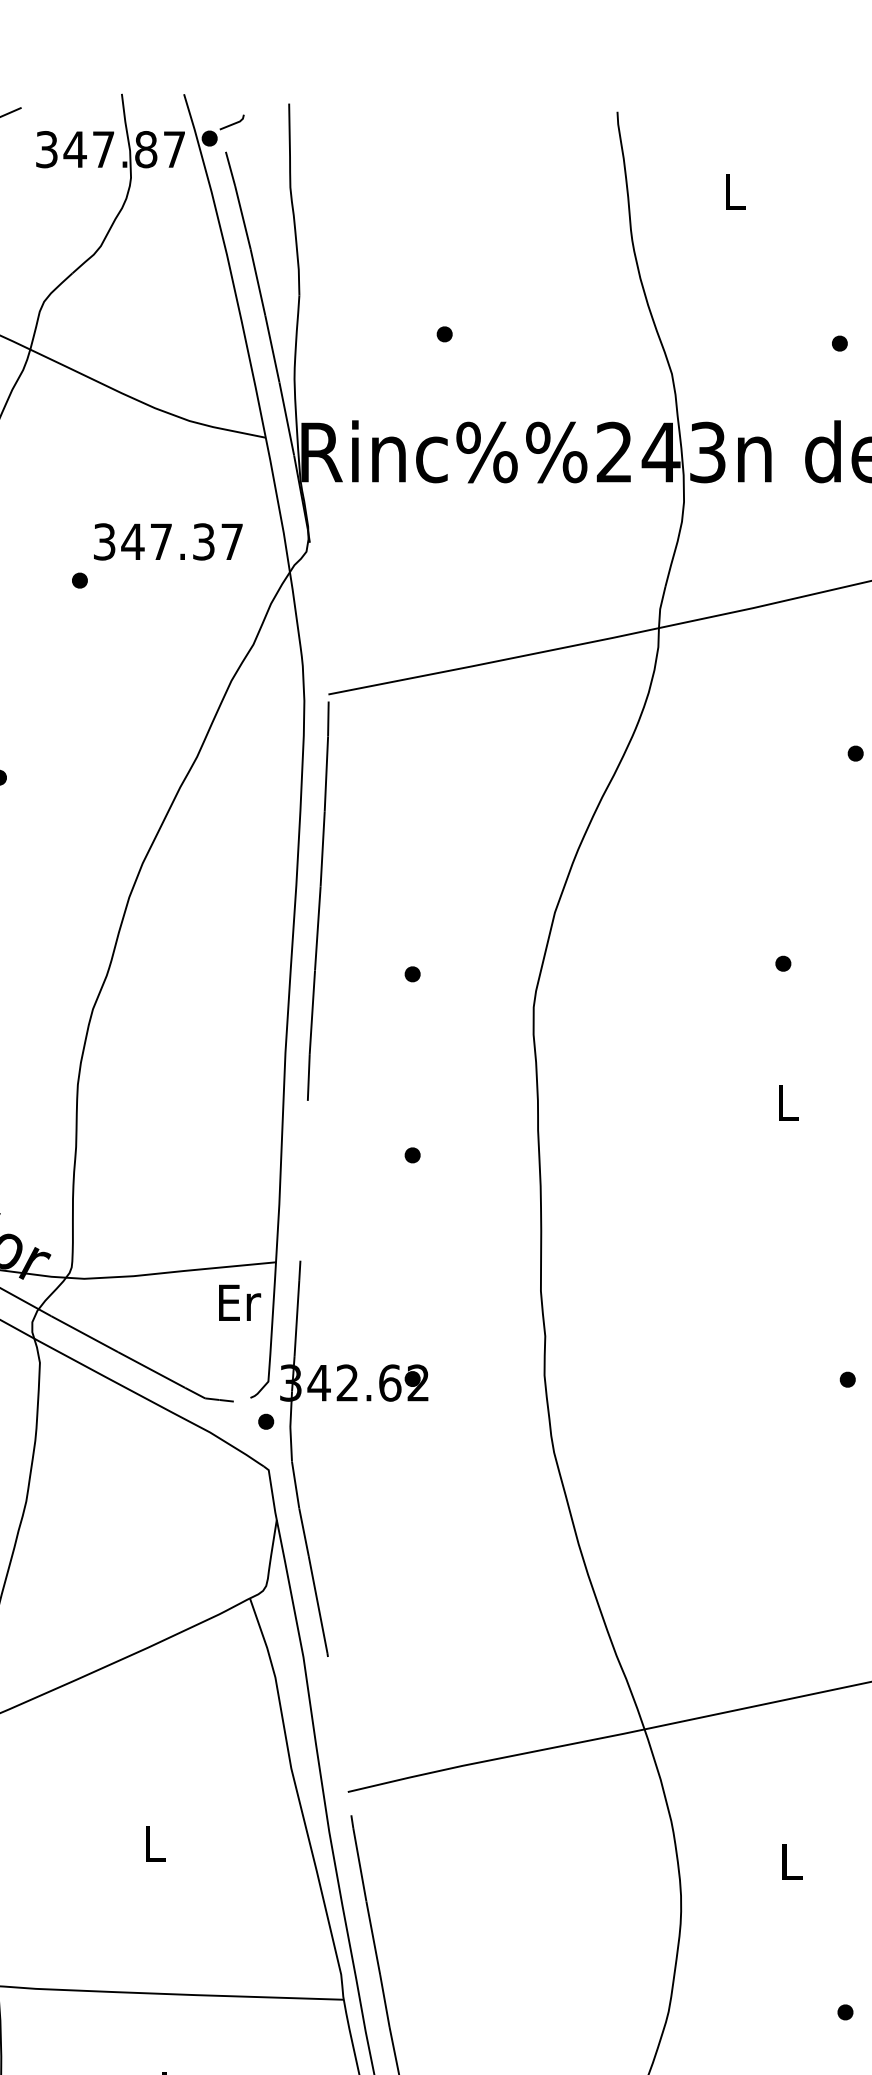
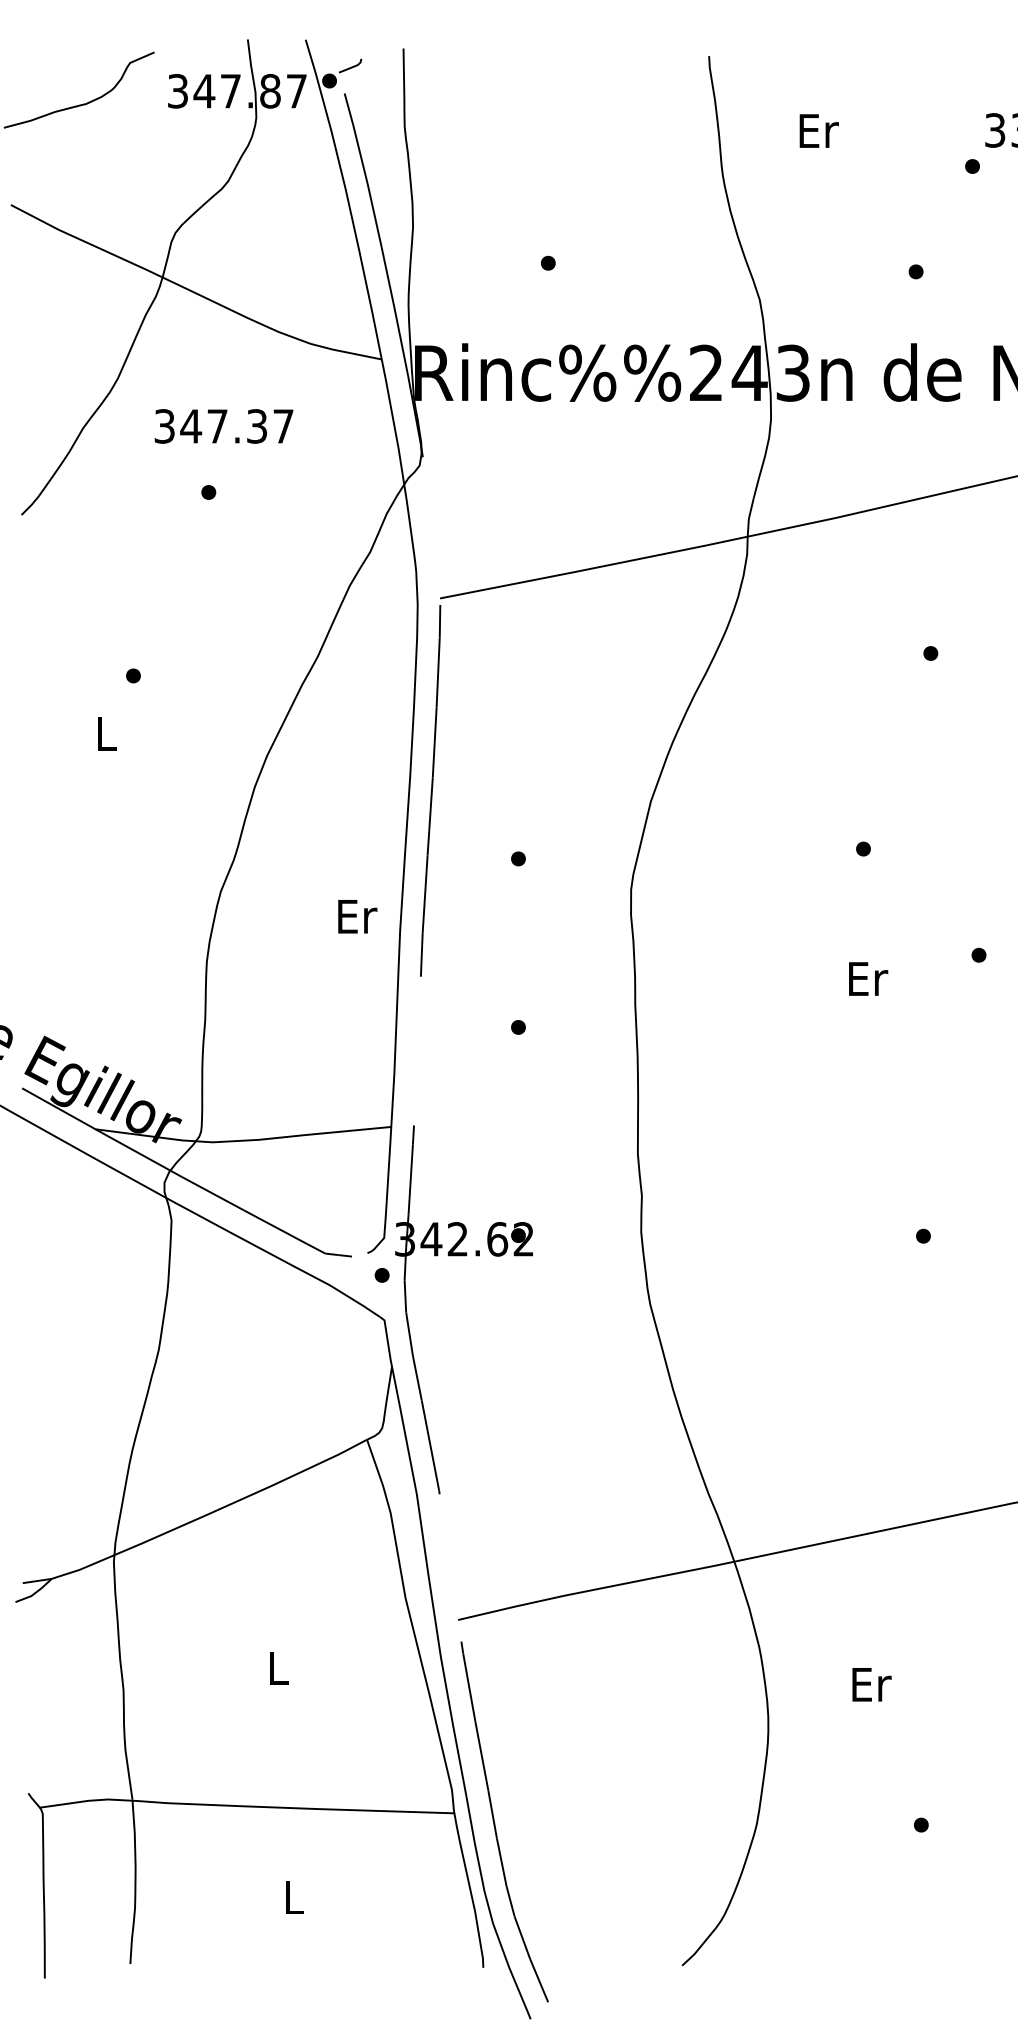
text: (735, 191) -> (818, 130), L -> Er
text: (167, 541) -> (223, 426), moved
text: (788, 1102) -> (868, 978), L -> Er
text: (239, 1302) -> (357, 916), moved
text: (791, 1861) -> (871, 1684), L -> Er

